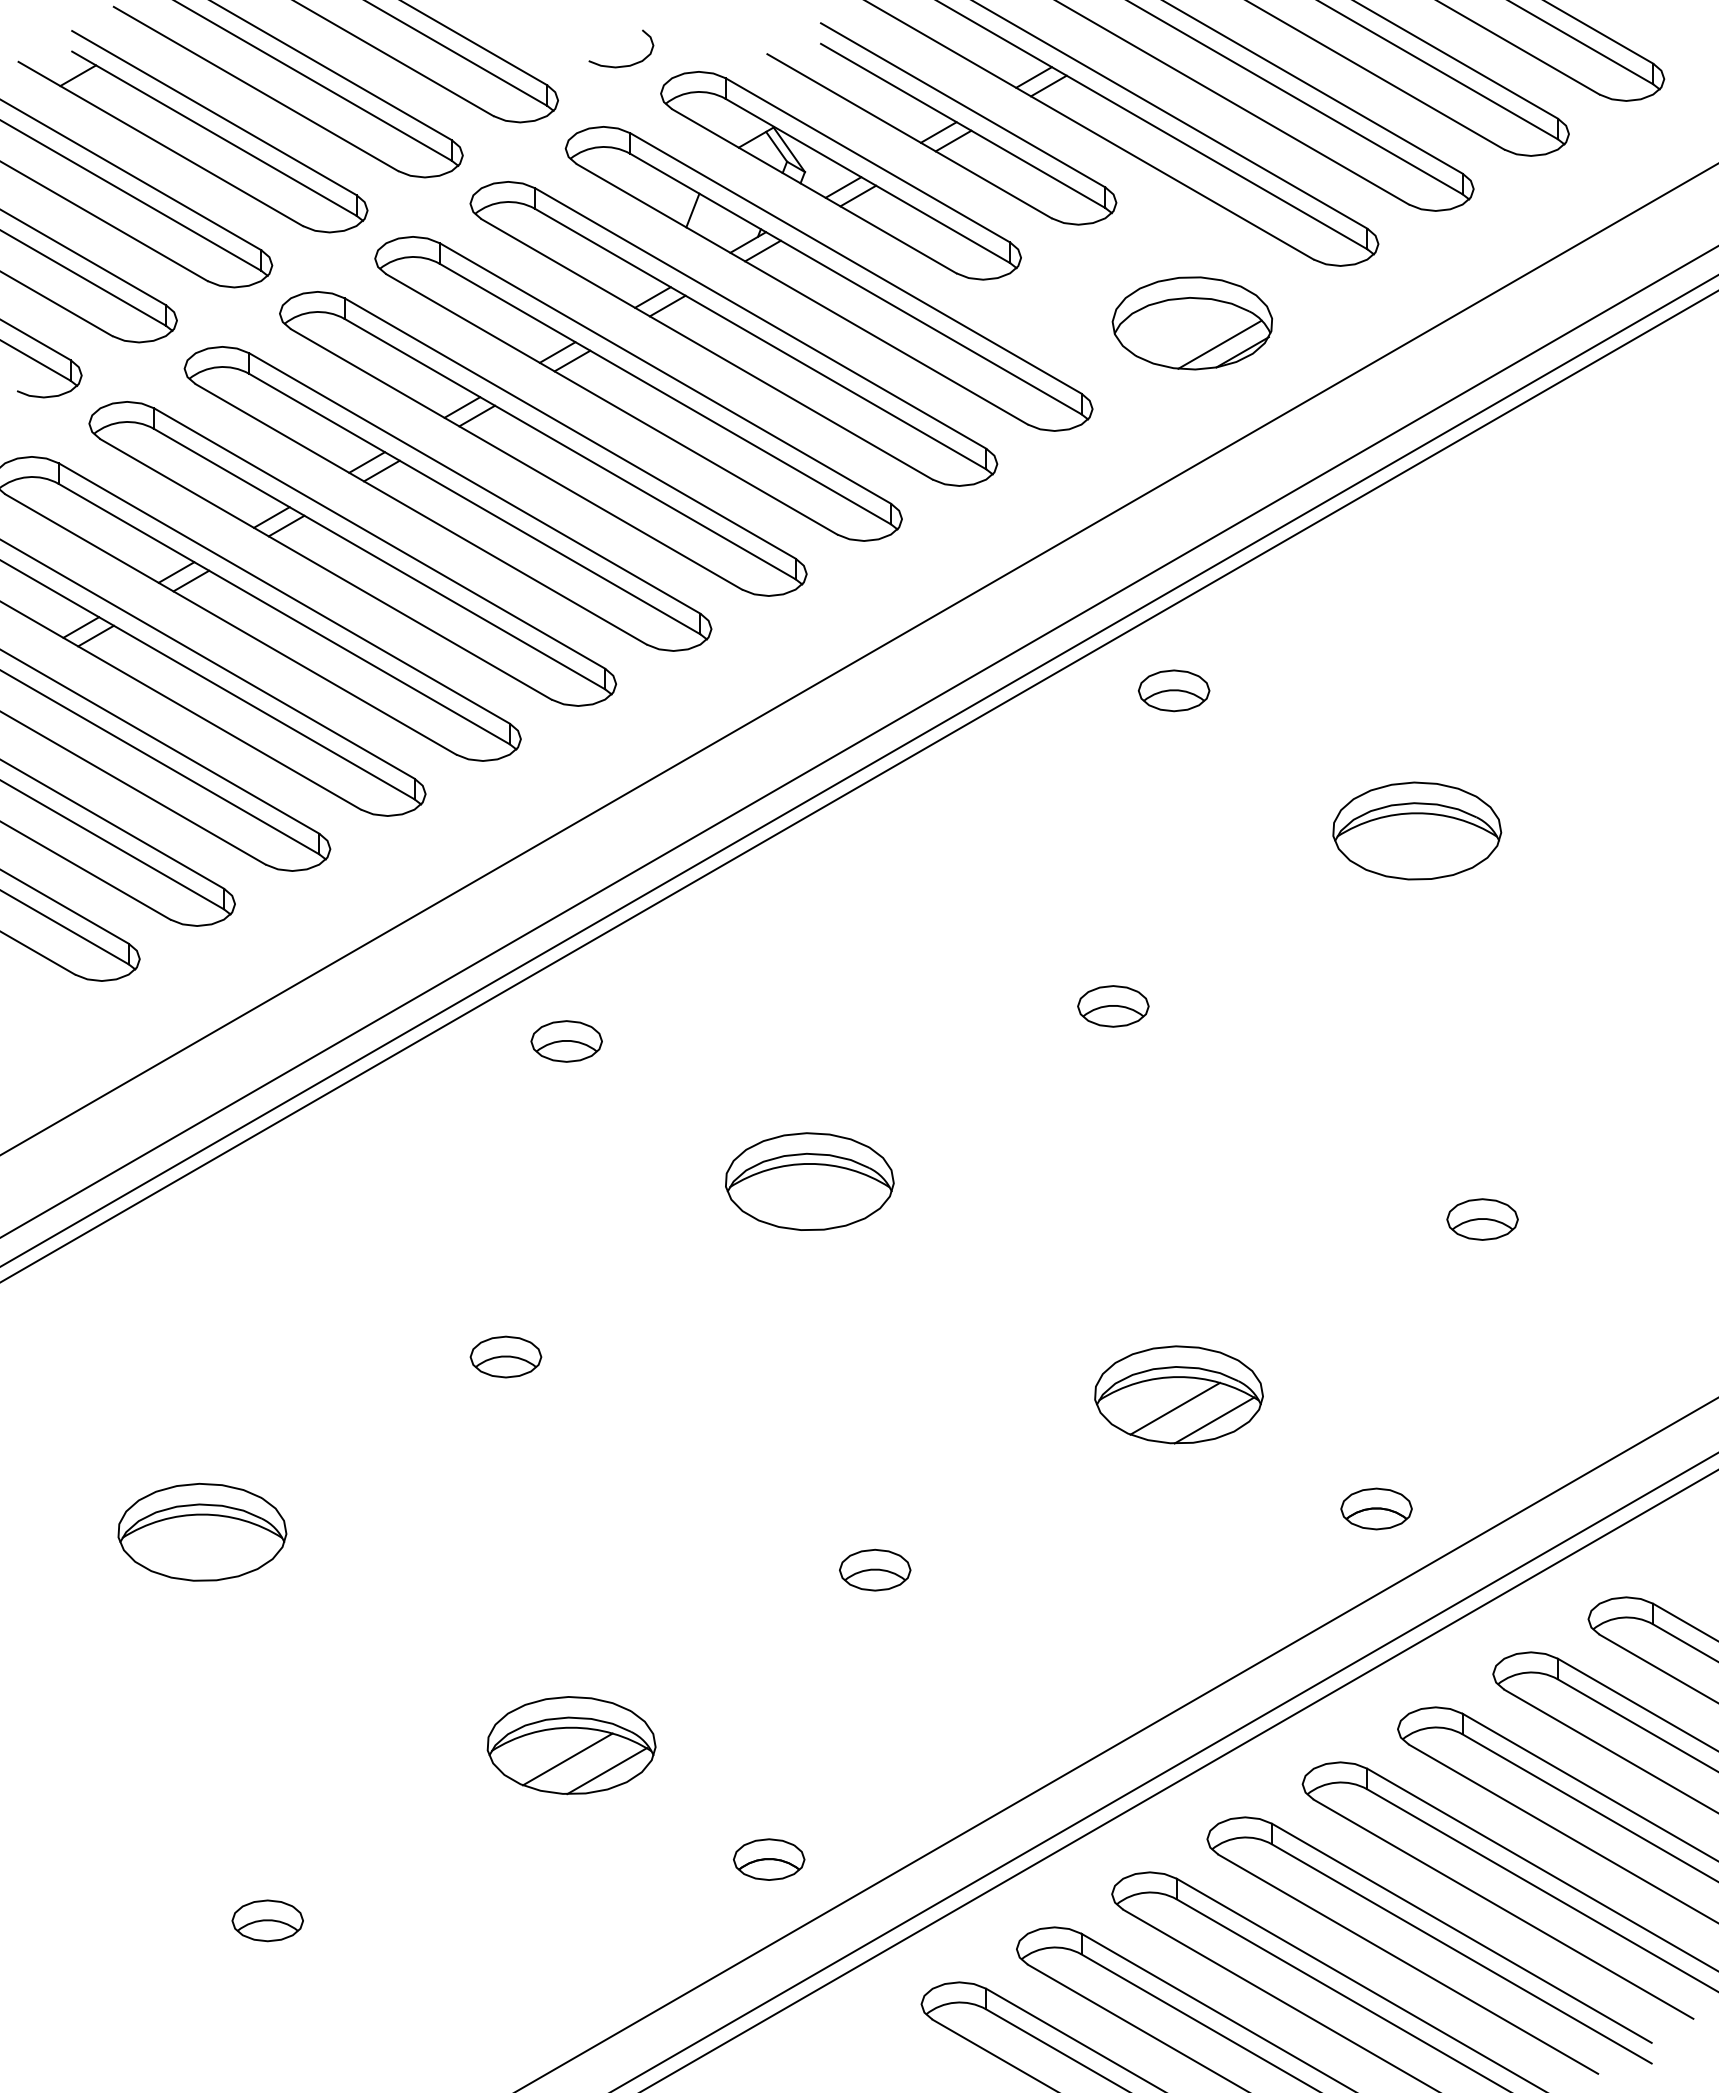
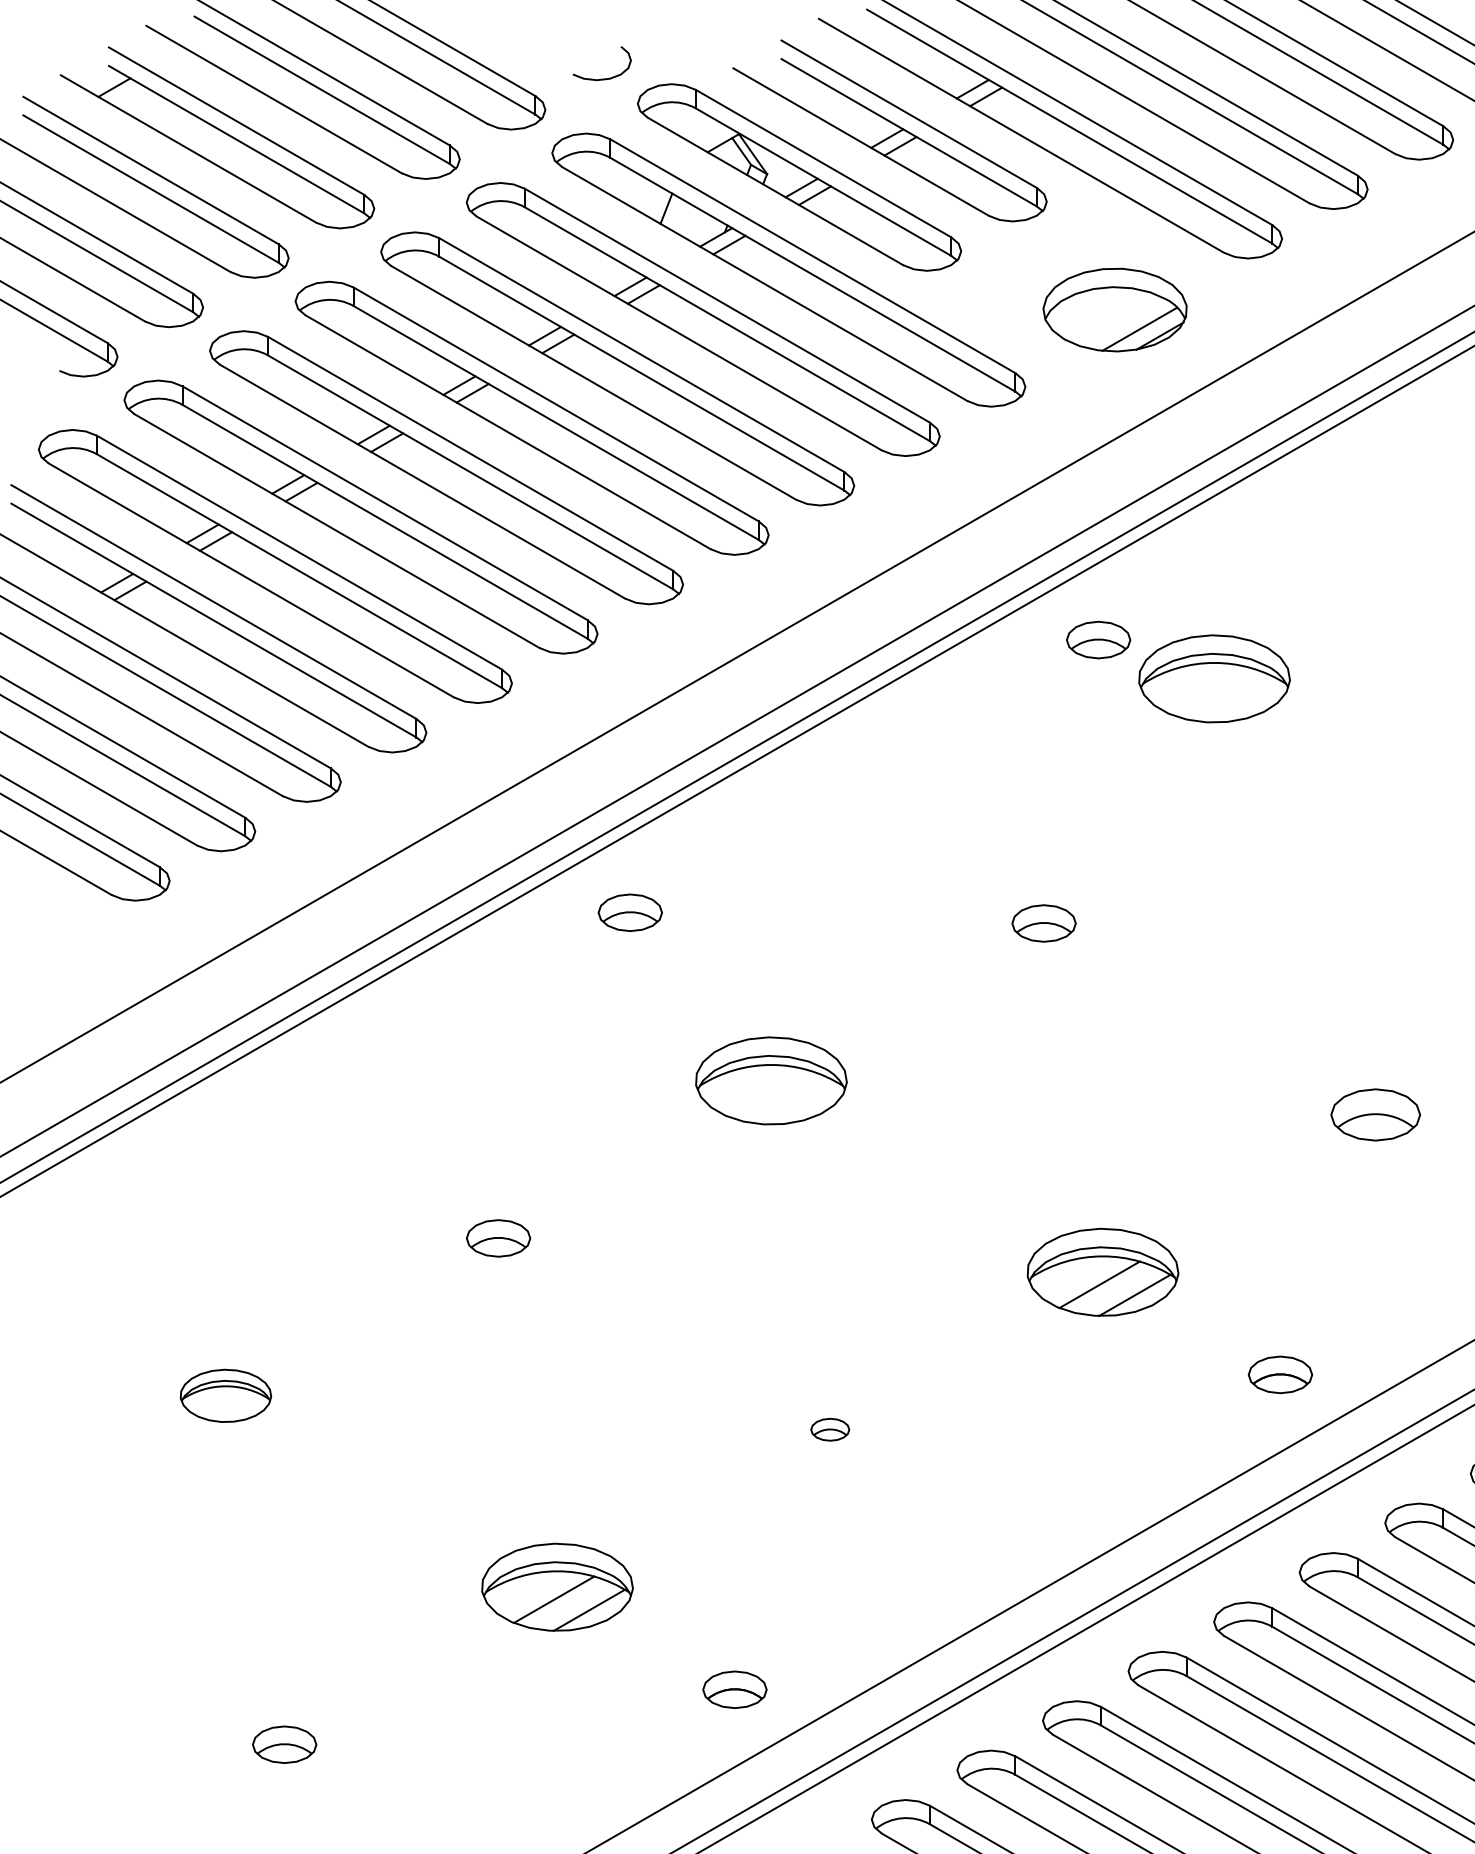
part: (1417, 830) -> (1214, 678), moved
part: (566, 1041) -> (630, 912), moved
part: (1482, 1219) -> (1375, 1114), size x1.4
part: (202, 1532) -> (226, 1395), size x0.6
part: (875, 1569) -> (830, 1429), size x0.6

